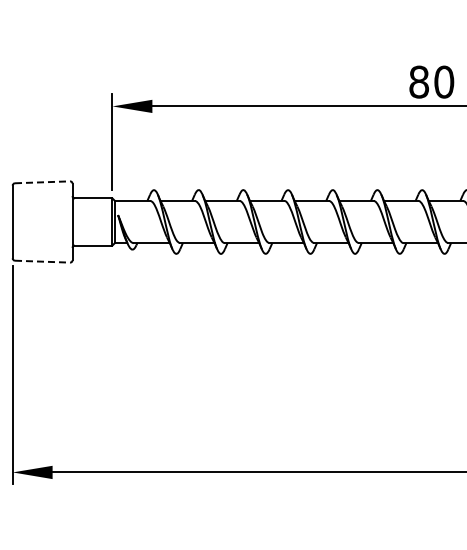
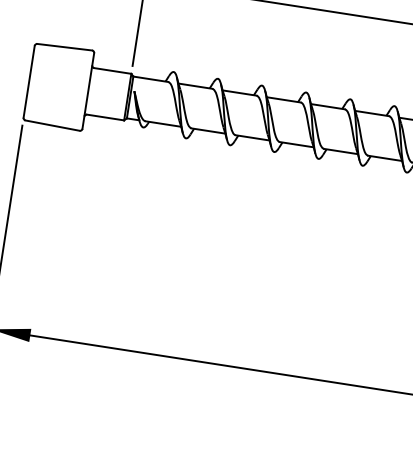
line: (42, 182) -> (64, 47), dashed -> solid
line: (42, 261) -> (52, 125), dashed -> solid

